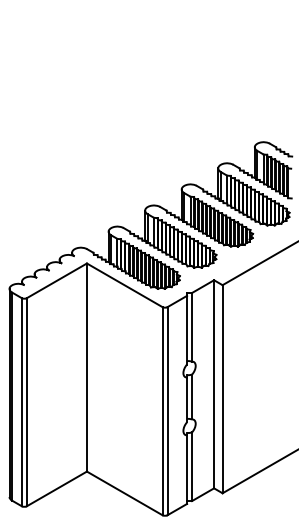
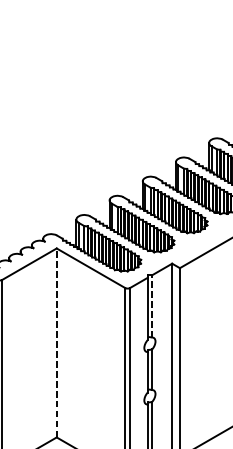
line: (192, 326) -> (152, 305), solid -> dashed
line: (86, 367) -> (56, 342), solid -> dashed

